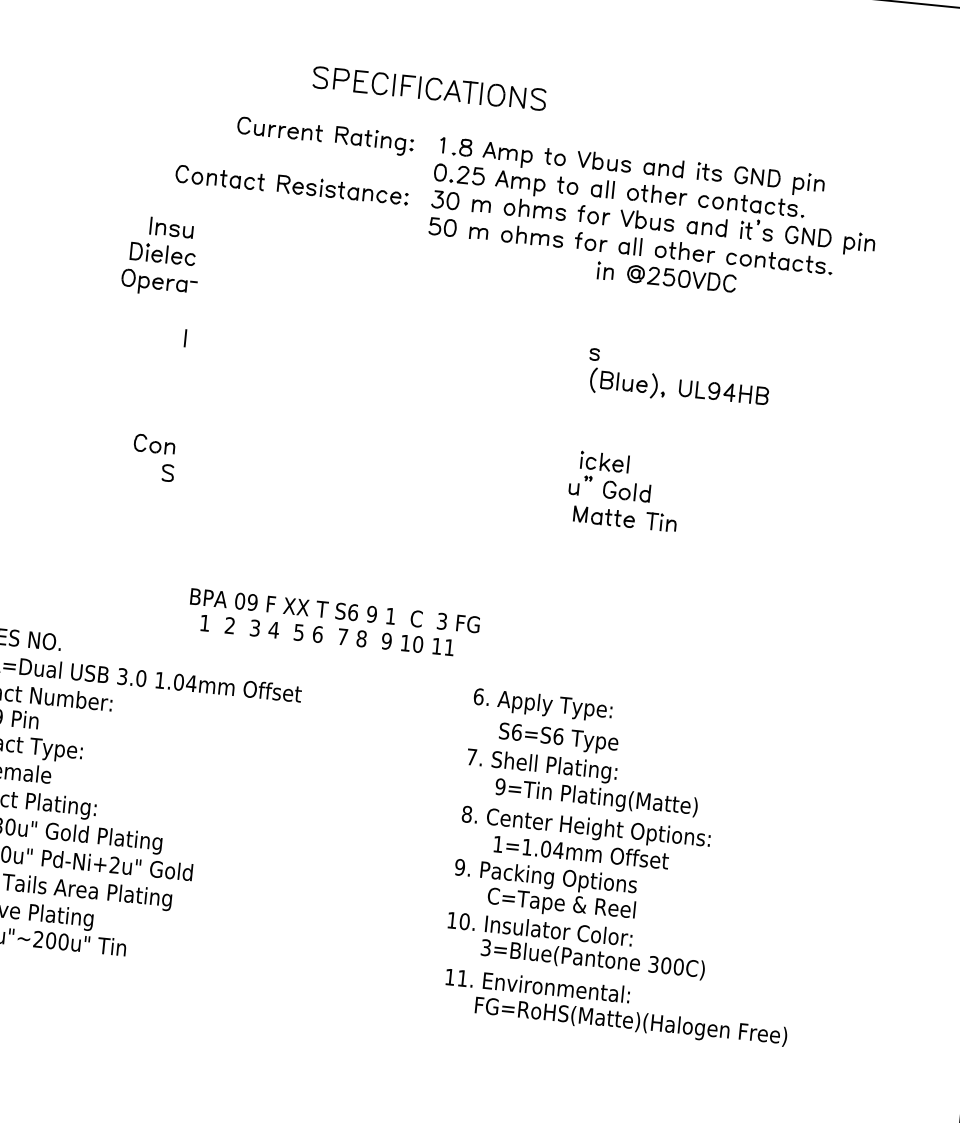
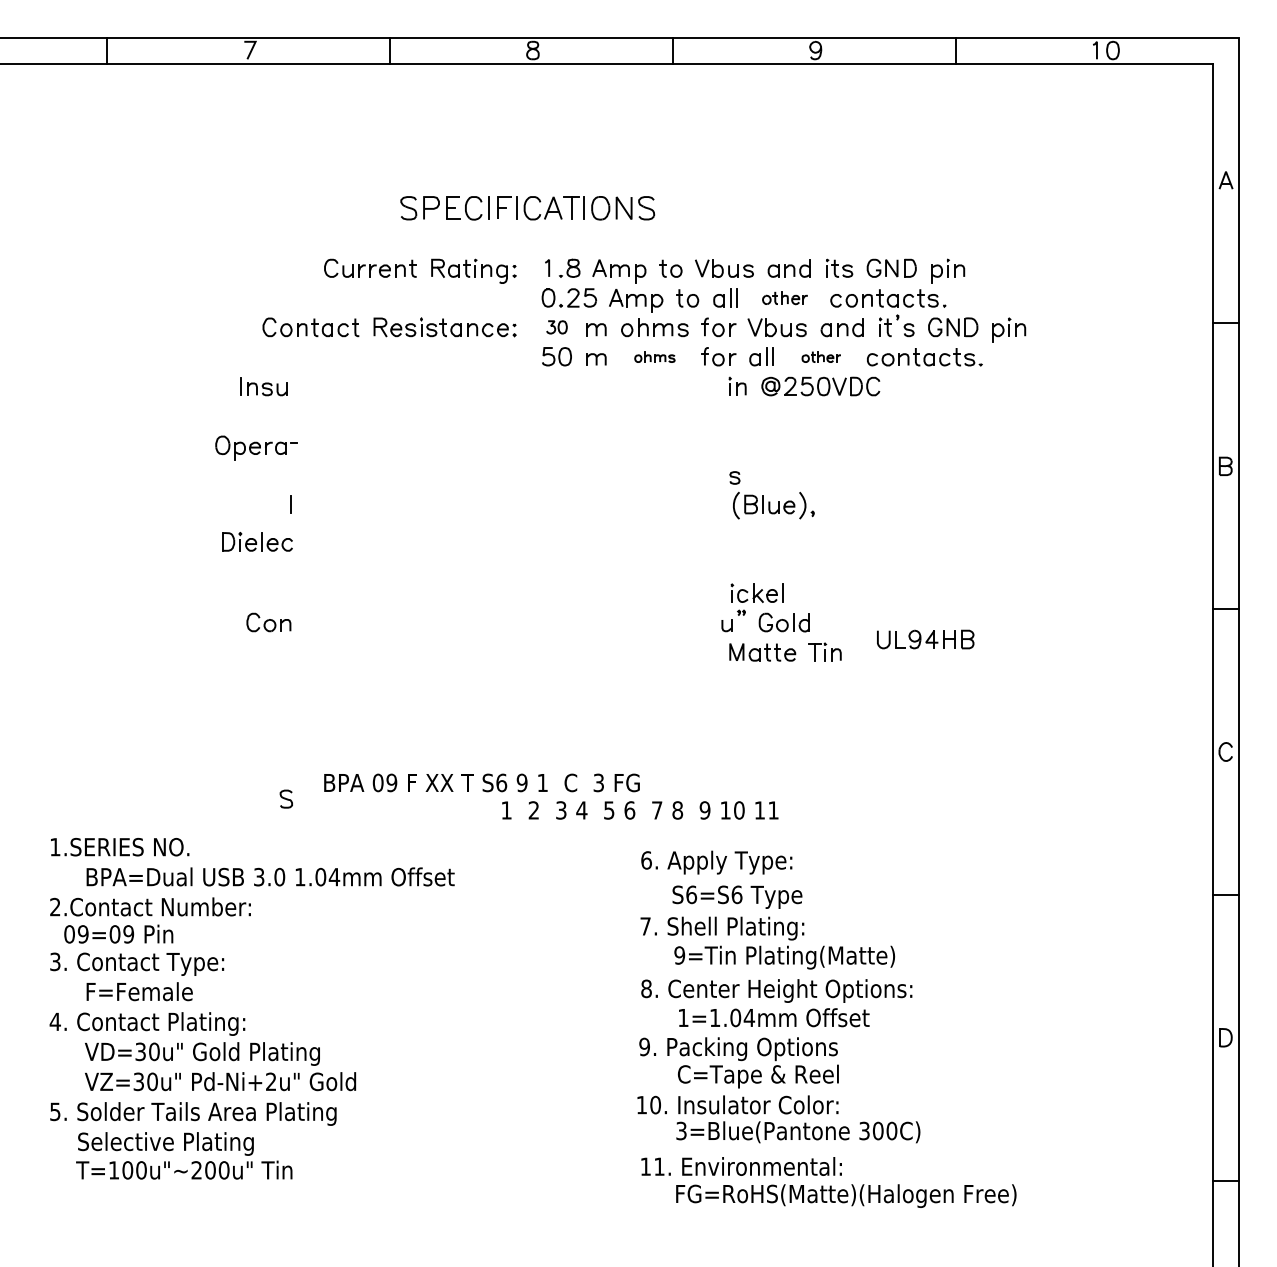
part: (656, 193) -> (784, 297), size x0.7
part: (445, 200) -> (556, 327), size x0.7
part: (532, 235) -> (654, 356), size x0.6
part: (685, 251) -> (821, 356), size x0.6
part: (163, 253) -> (257, 541), moved
part: (723, 391) -> (925, 639), moved
curve: (167, 472) -> (285, 798), moved
text: (327, 635) -> (640, 810), moved

